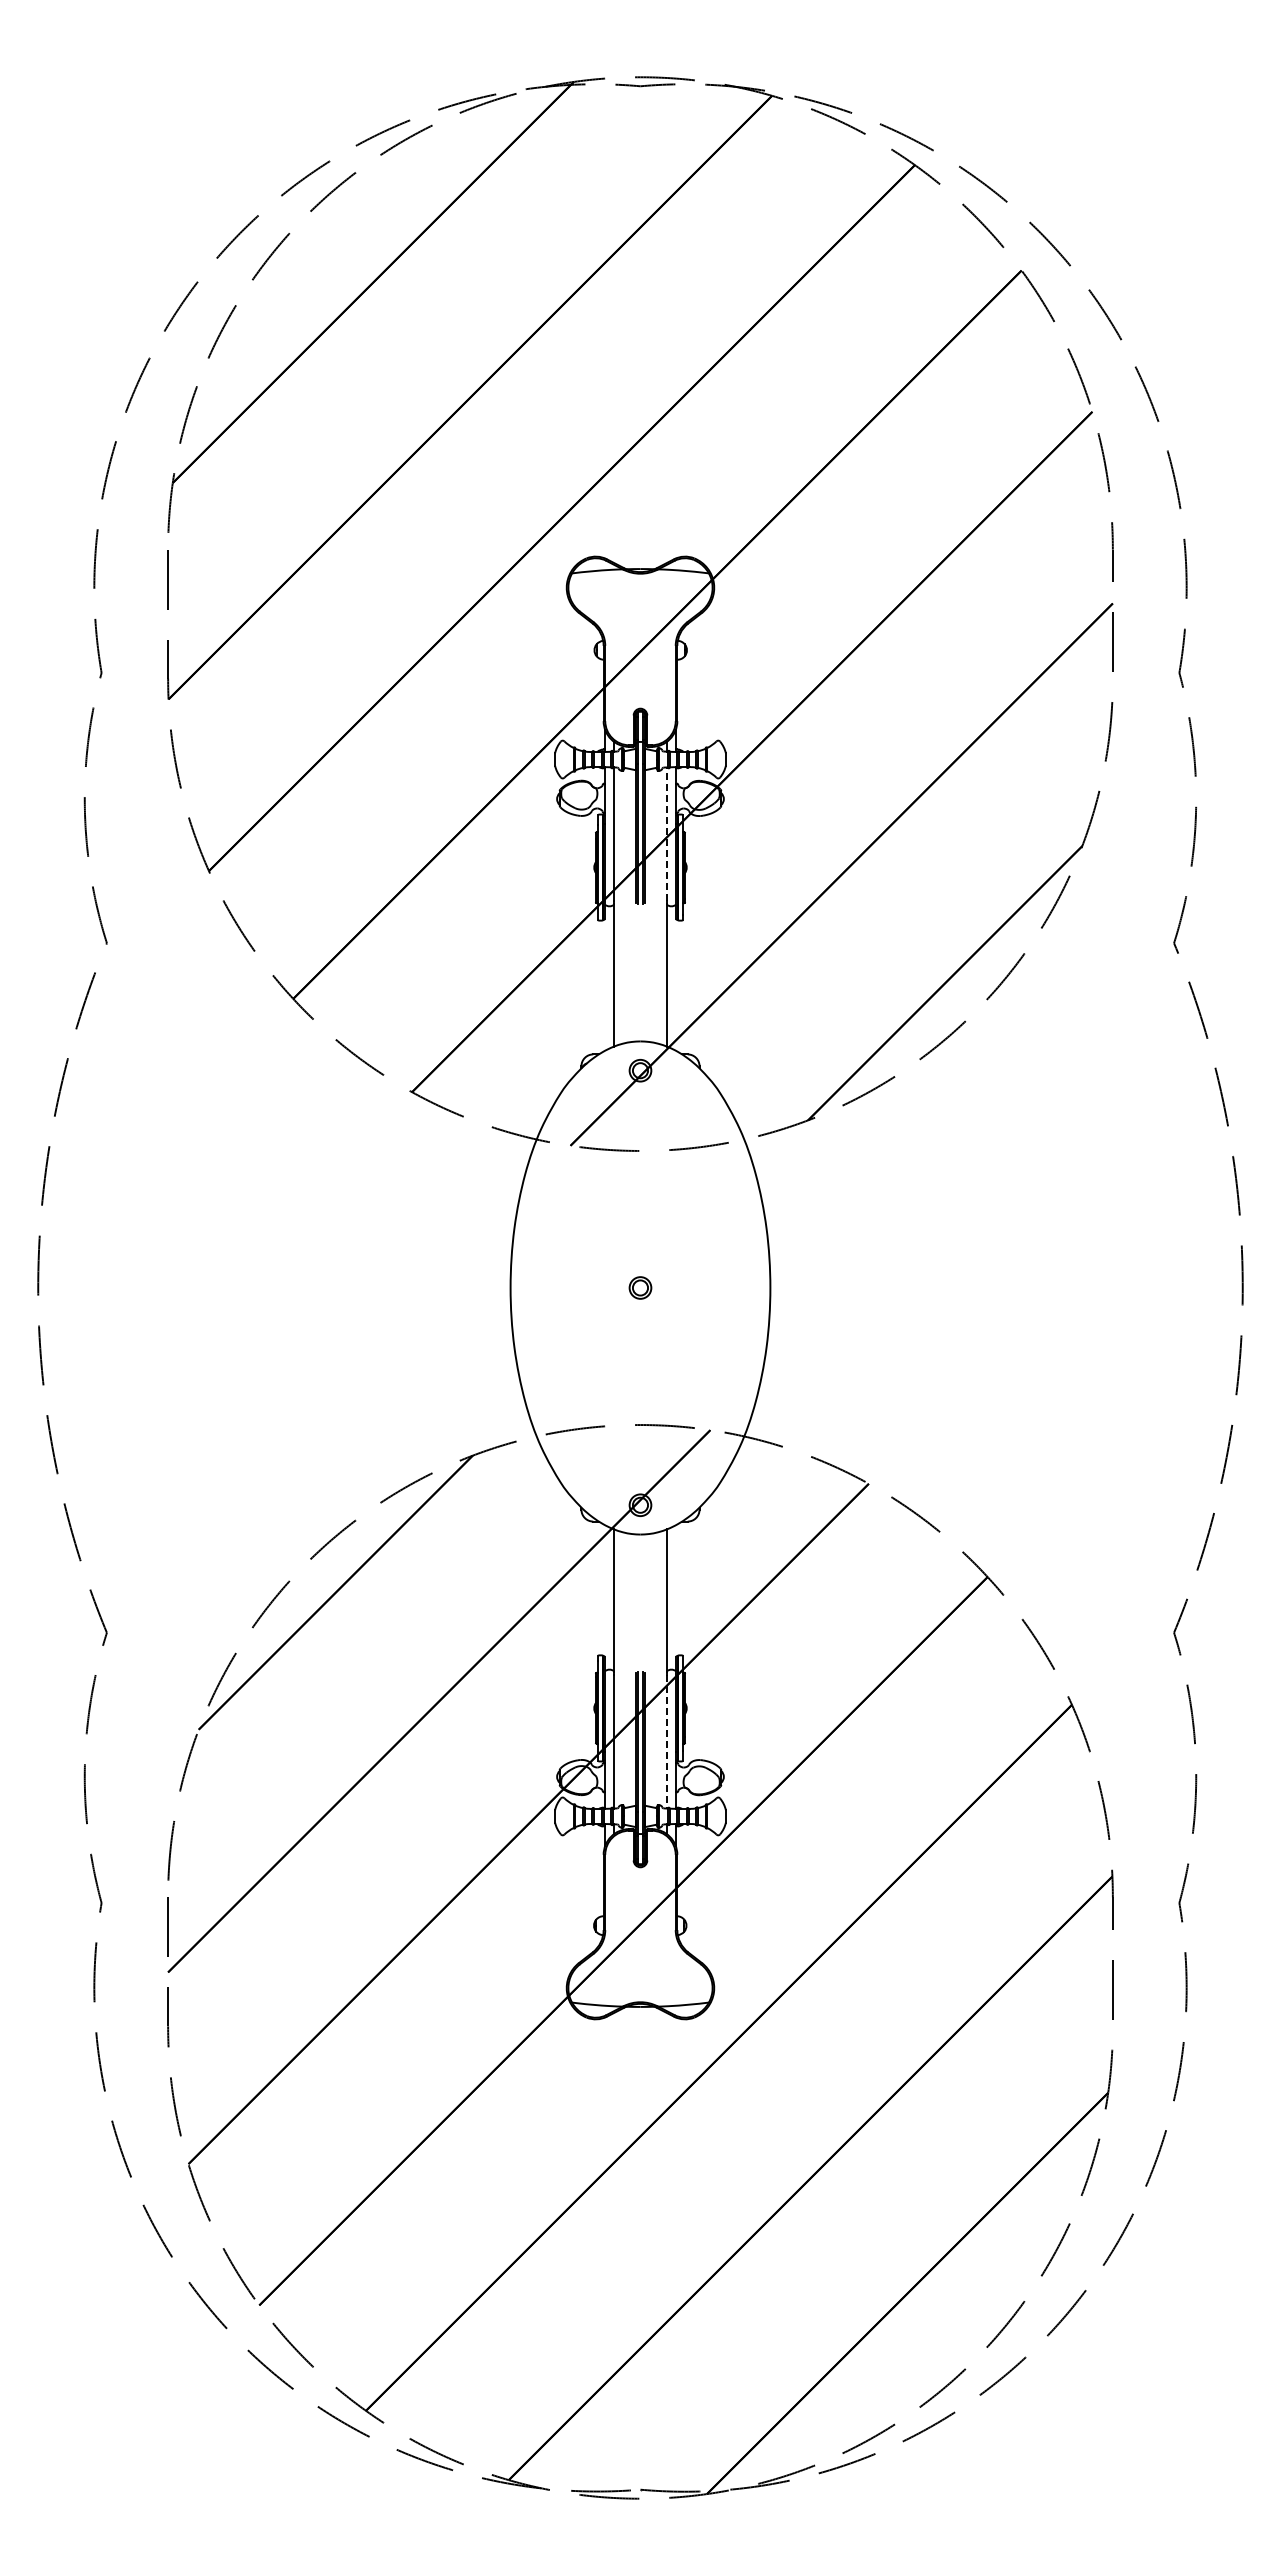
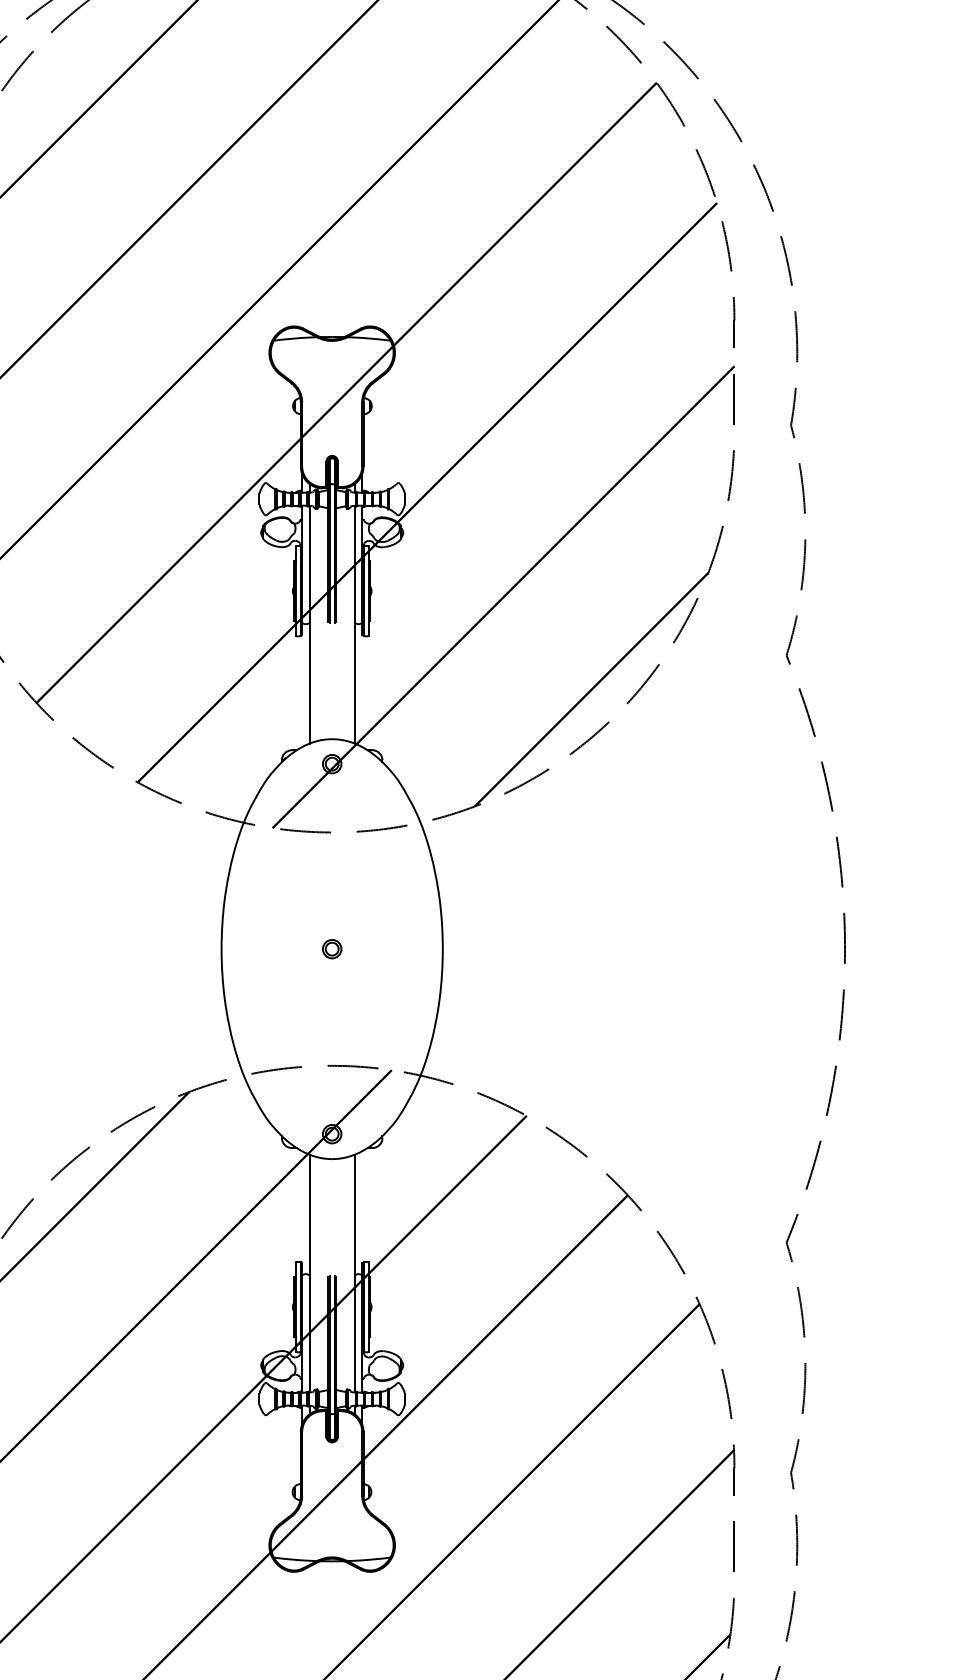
line: (666, 834) -> (354, 563), dashed -> solid
line: (666, 1741) -> (354, 1335), dashed -> solid

